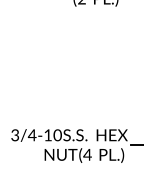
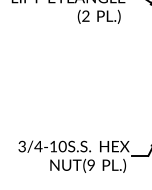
text: (87, 154) -> (91, 164), (4 -> (9

